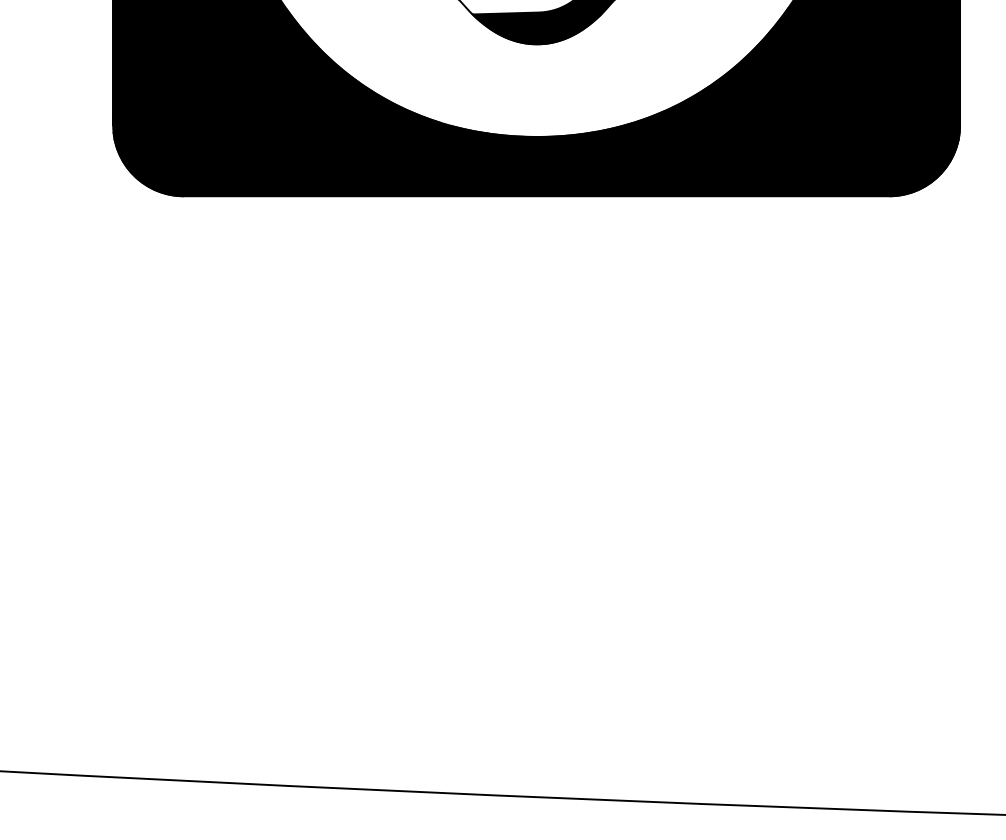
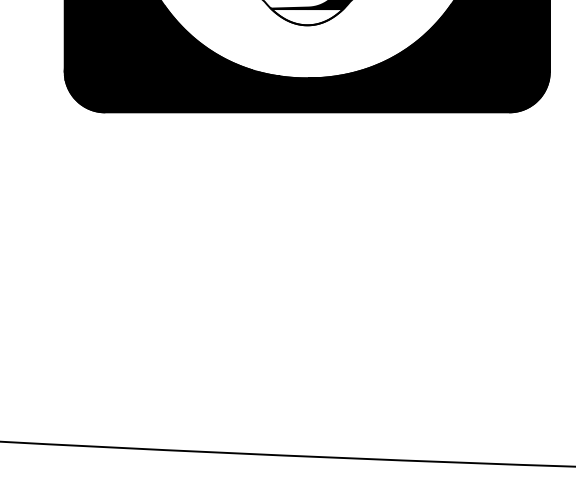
fill: (537, 30) -> (307, 17), removed

